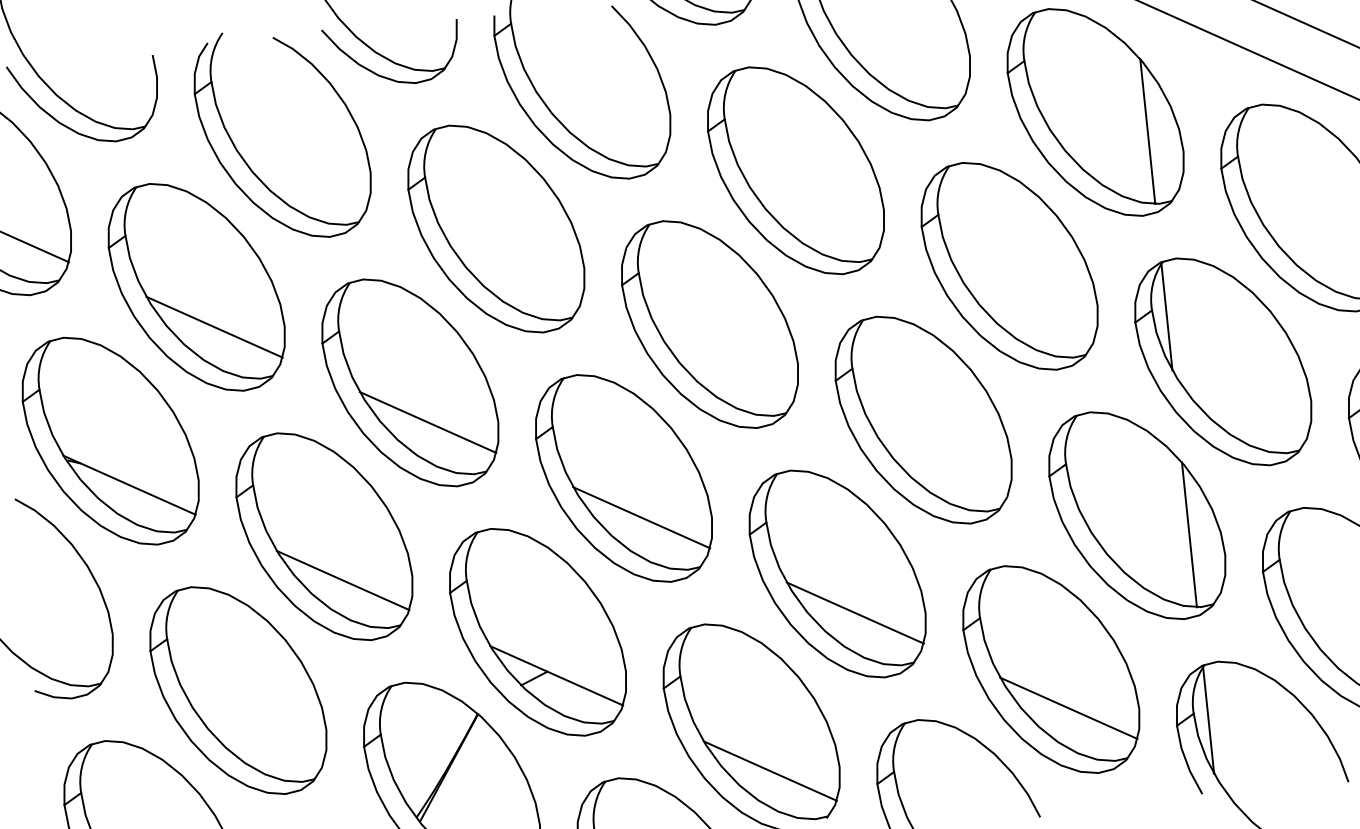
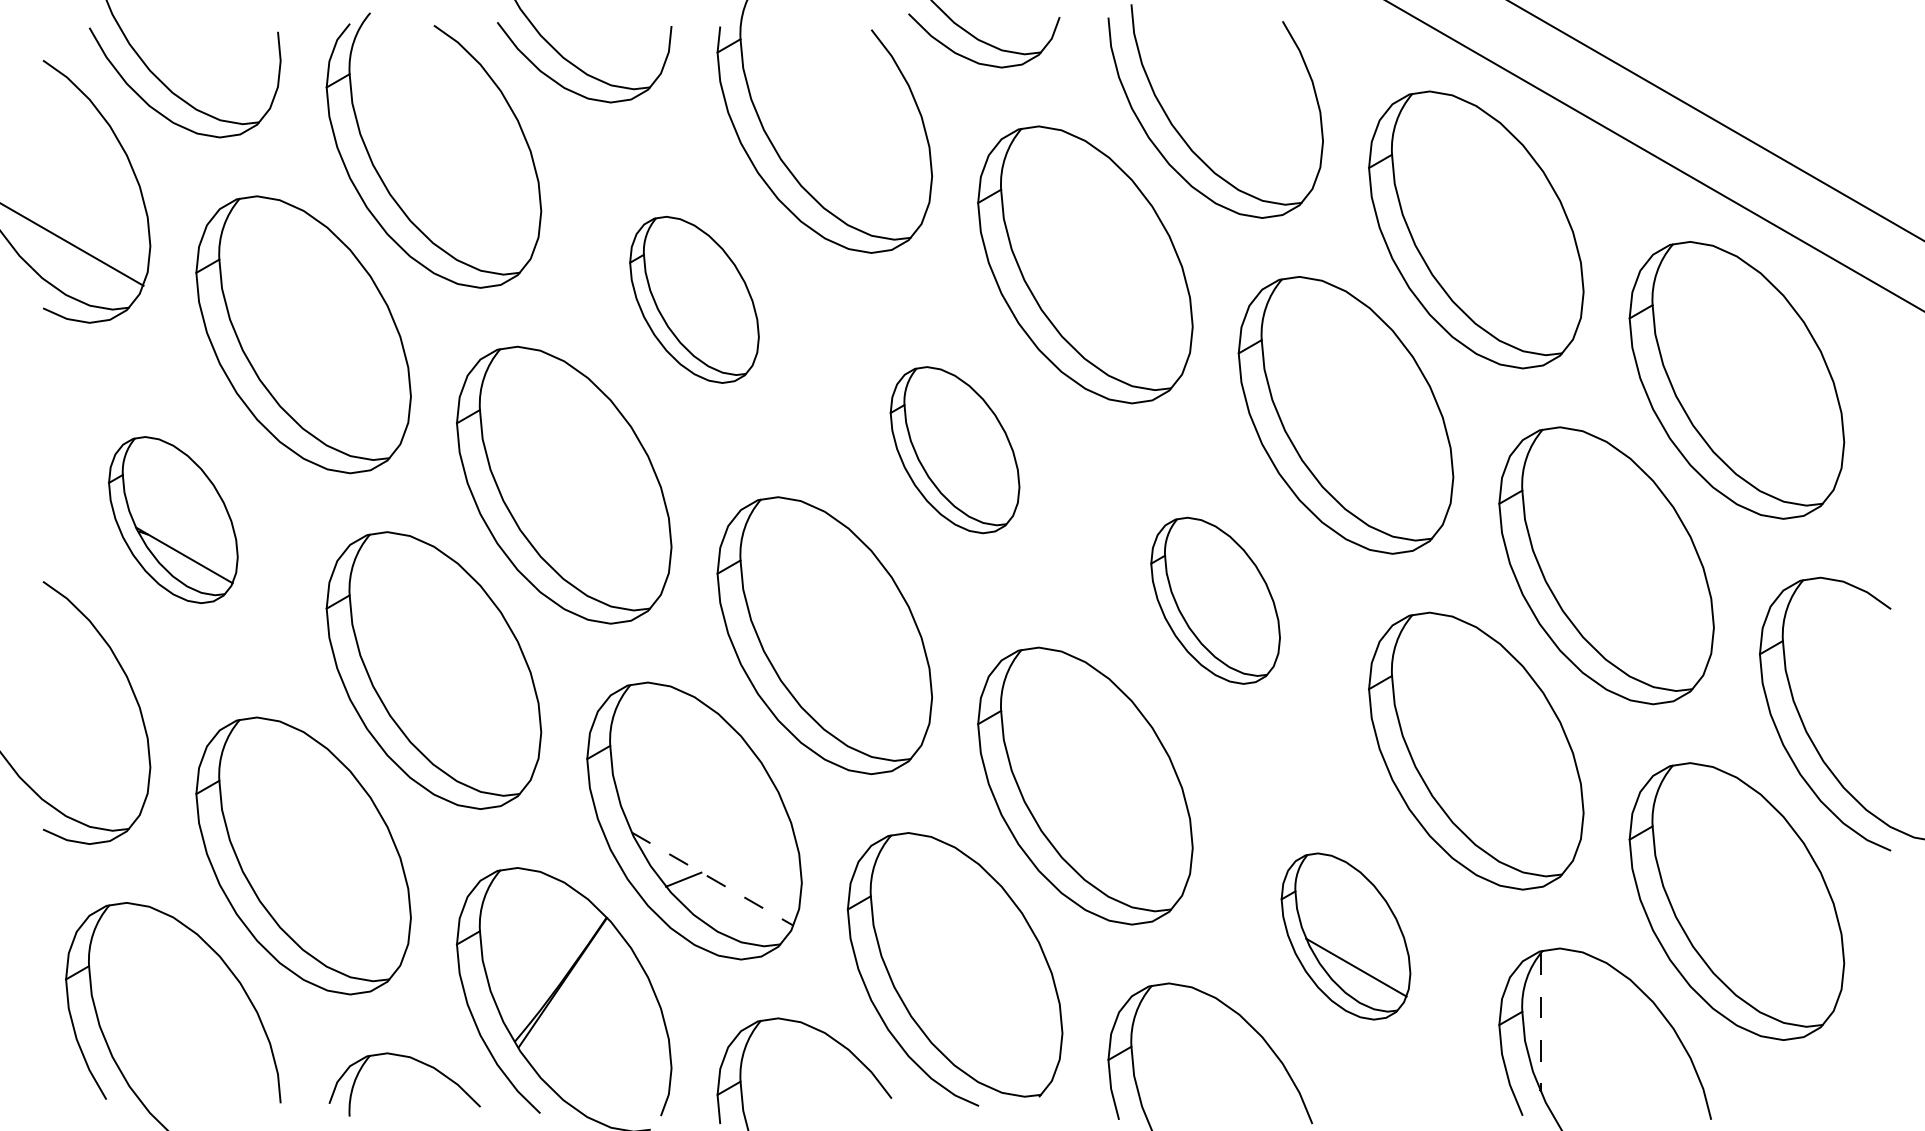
line: (1147, 130) -> (1540, 260), removed
part: (496, 228) -> (694, 299), size x0.6
line: (1166, 317) -> (1540, 501), removed
part: (709, 324) -> (954, 449), size x0.6
line: (214, 326) -> (321, 387), removed
part: (923, 420) -> (1215, 600), size x0.6
line: (427, 422) -> (581, 538), removed
part: (110, 440) -> (173, 519), size x0.6
line: (641, 518) -> (841, 688), removed
line: (1189, 534) -> (1540, 782), removed
line: (342, 580) -> (451, 728), removed
line: (855, 613) -> (1102, 838), removed
part: (1050, 669) -> (1345, 936), size x0.6
line: (557, 676) -> (713, 879), solid -> dashed
line: (1208, 720) -> (1540, 1022), solid -> dashed
line: (770, 770) -> (973, 1028), removed

